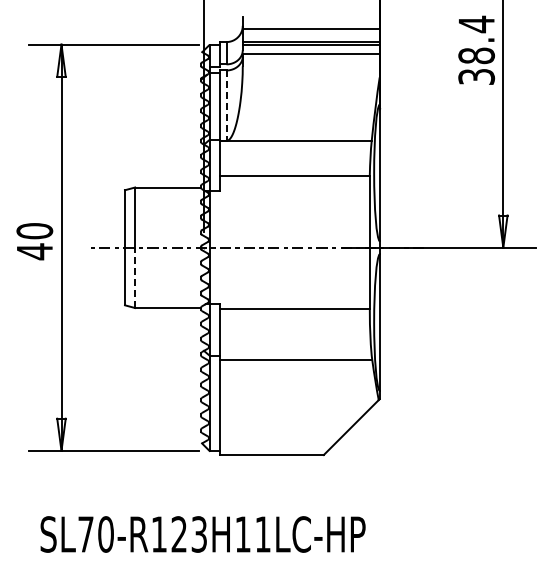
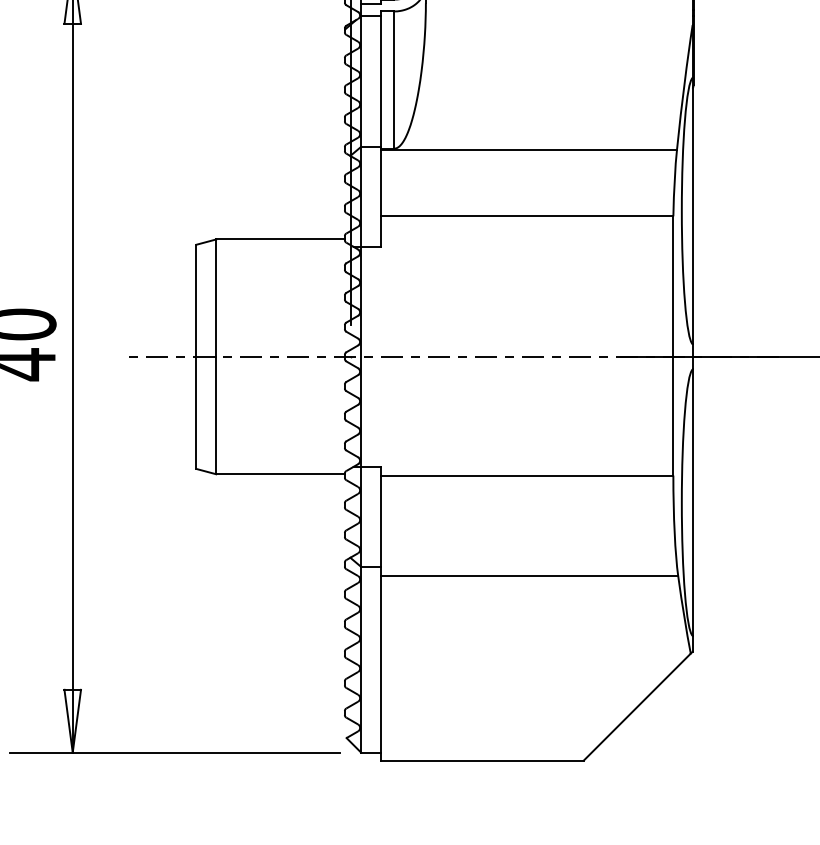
line: (226, 106) -> (394, 81), dashed -> solid
line: (135, 277) -> (216, 414), dashed -> solid

